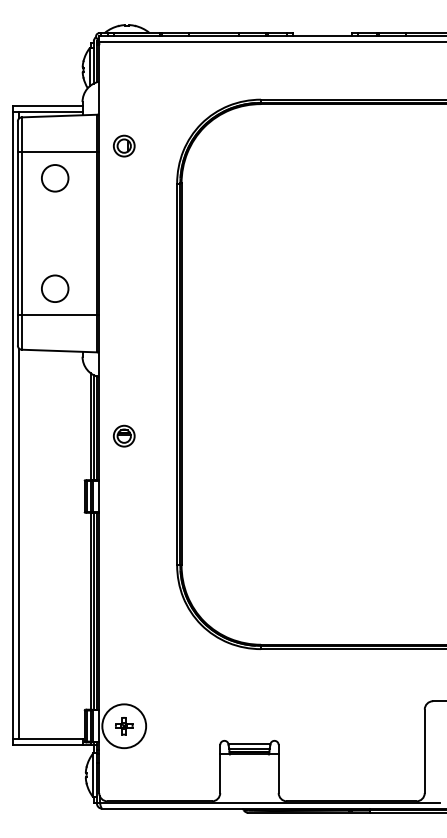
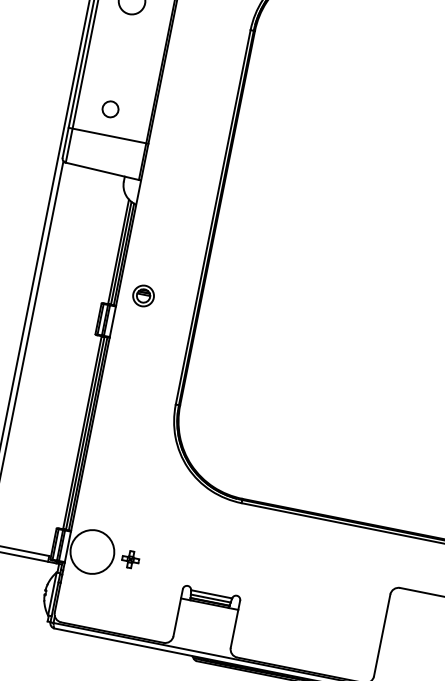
circle: (55, 288) -> (110, 109), size x0.6
part: (123, 435) -> (142, 295), moved
part: (124, 726) -> (130, 559), moved

